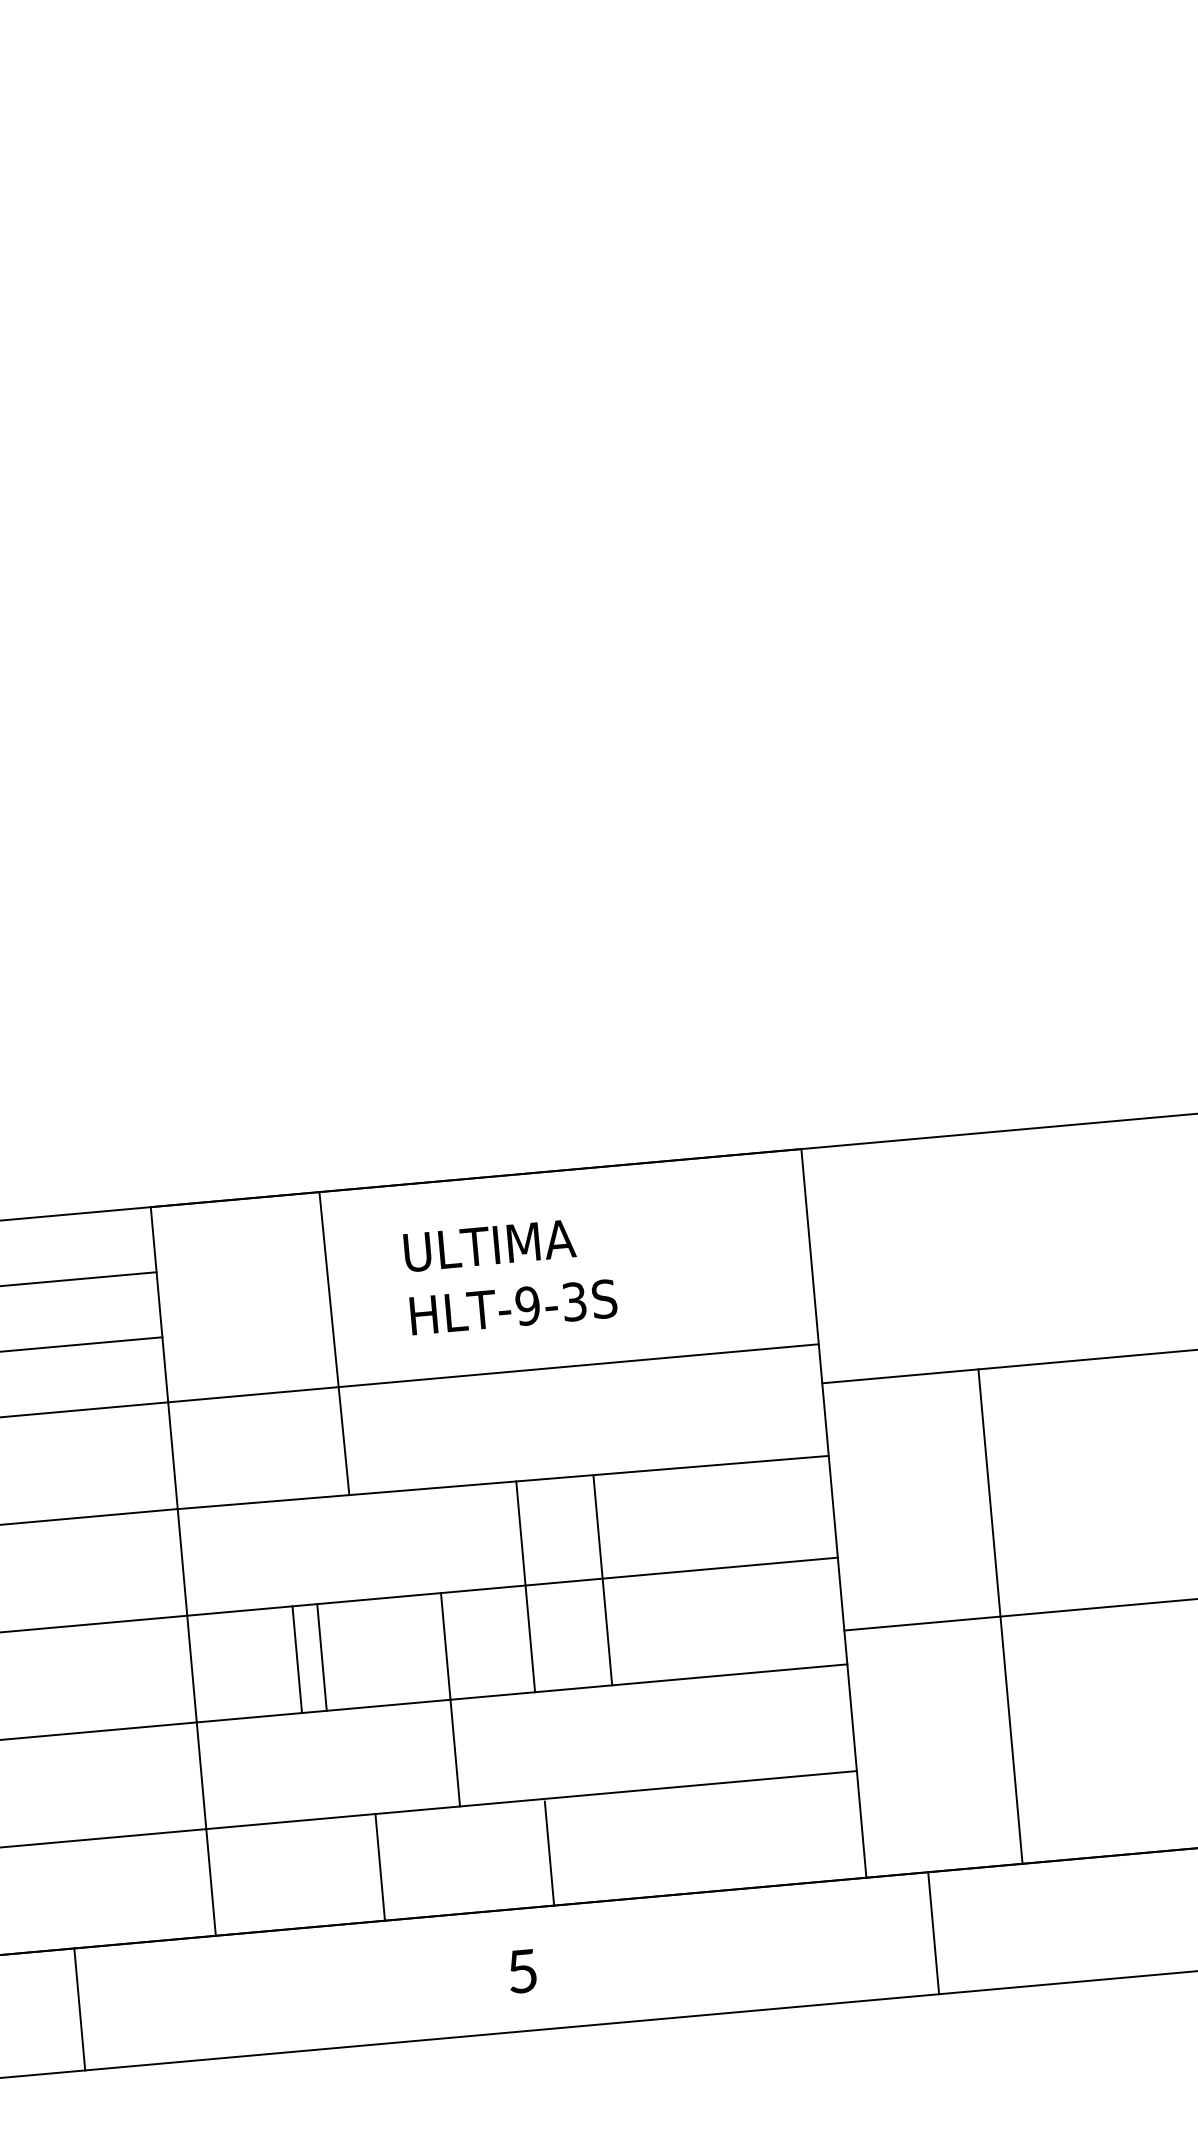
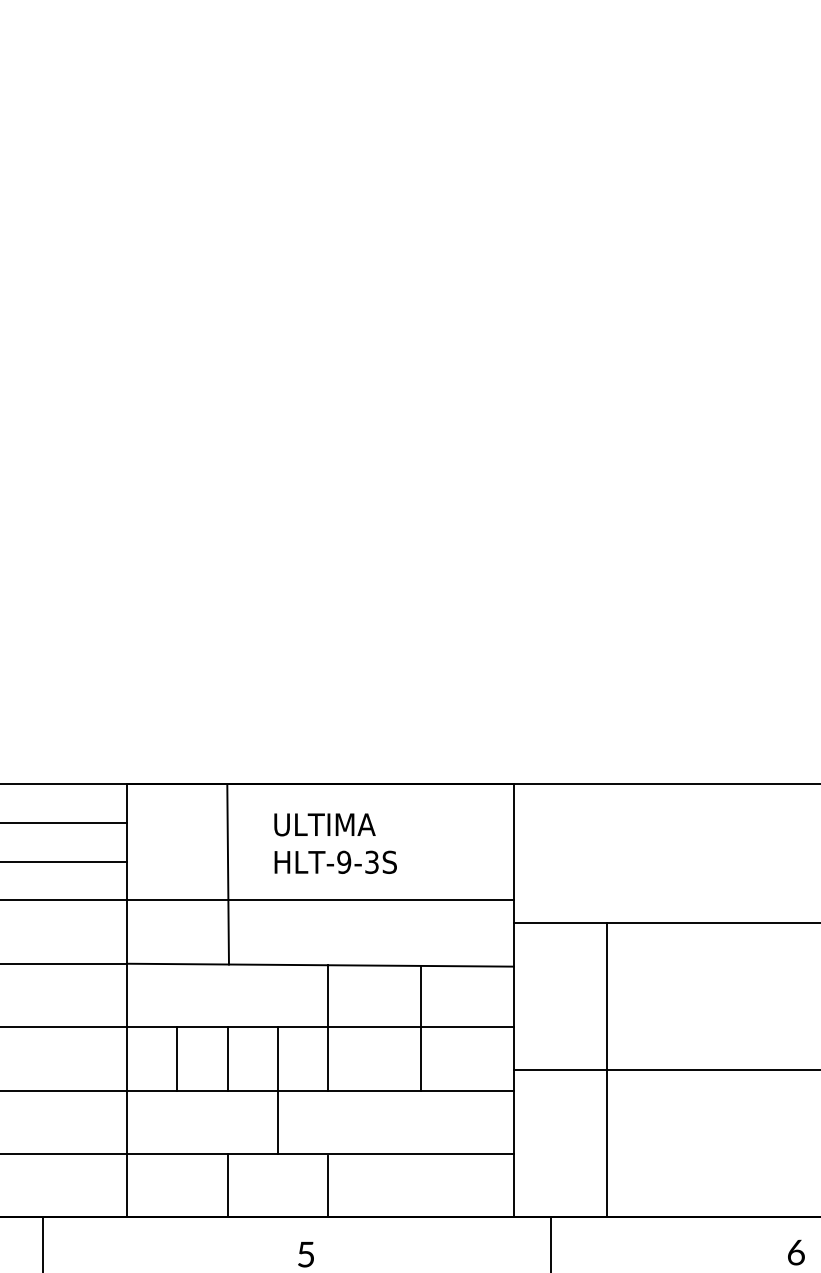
line: (603, 1579) -> (421, 1027), moved
line: (322, 1656) -> (177, 1058), moved
line: (297, 1659) -> (227, 1058), moved

